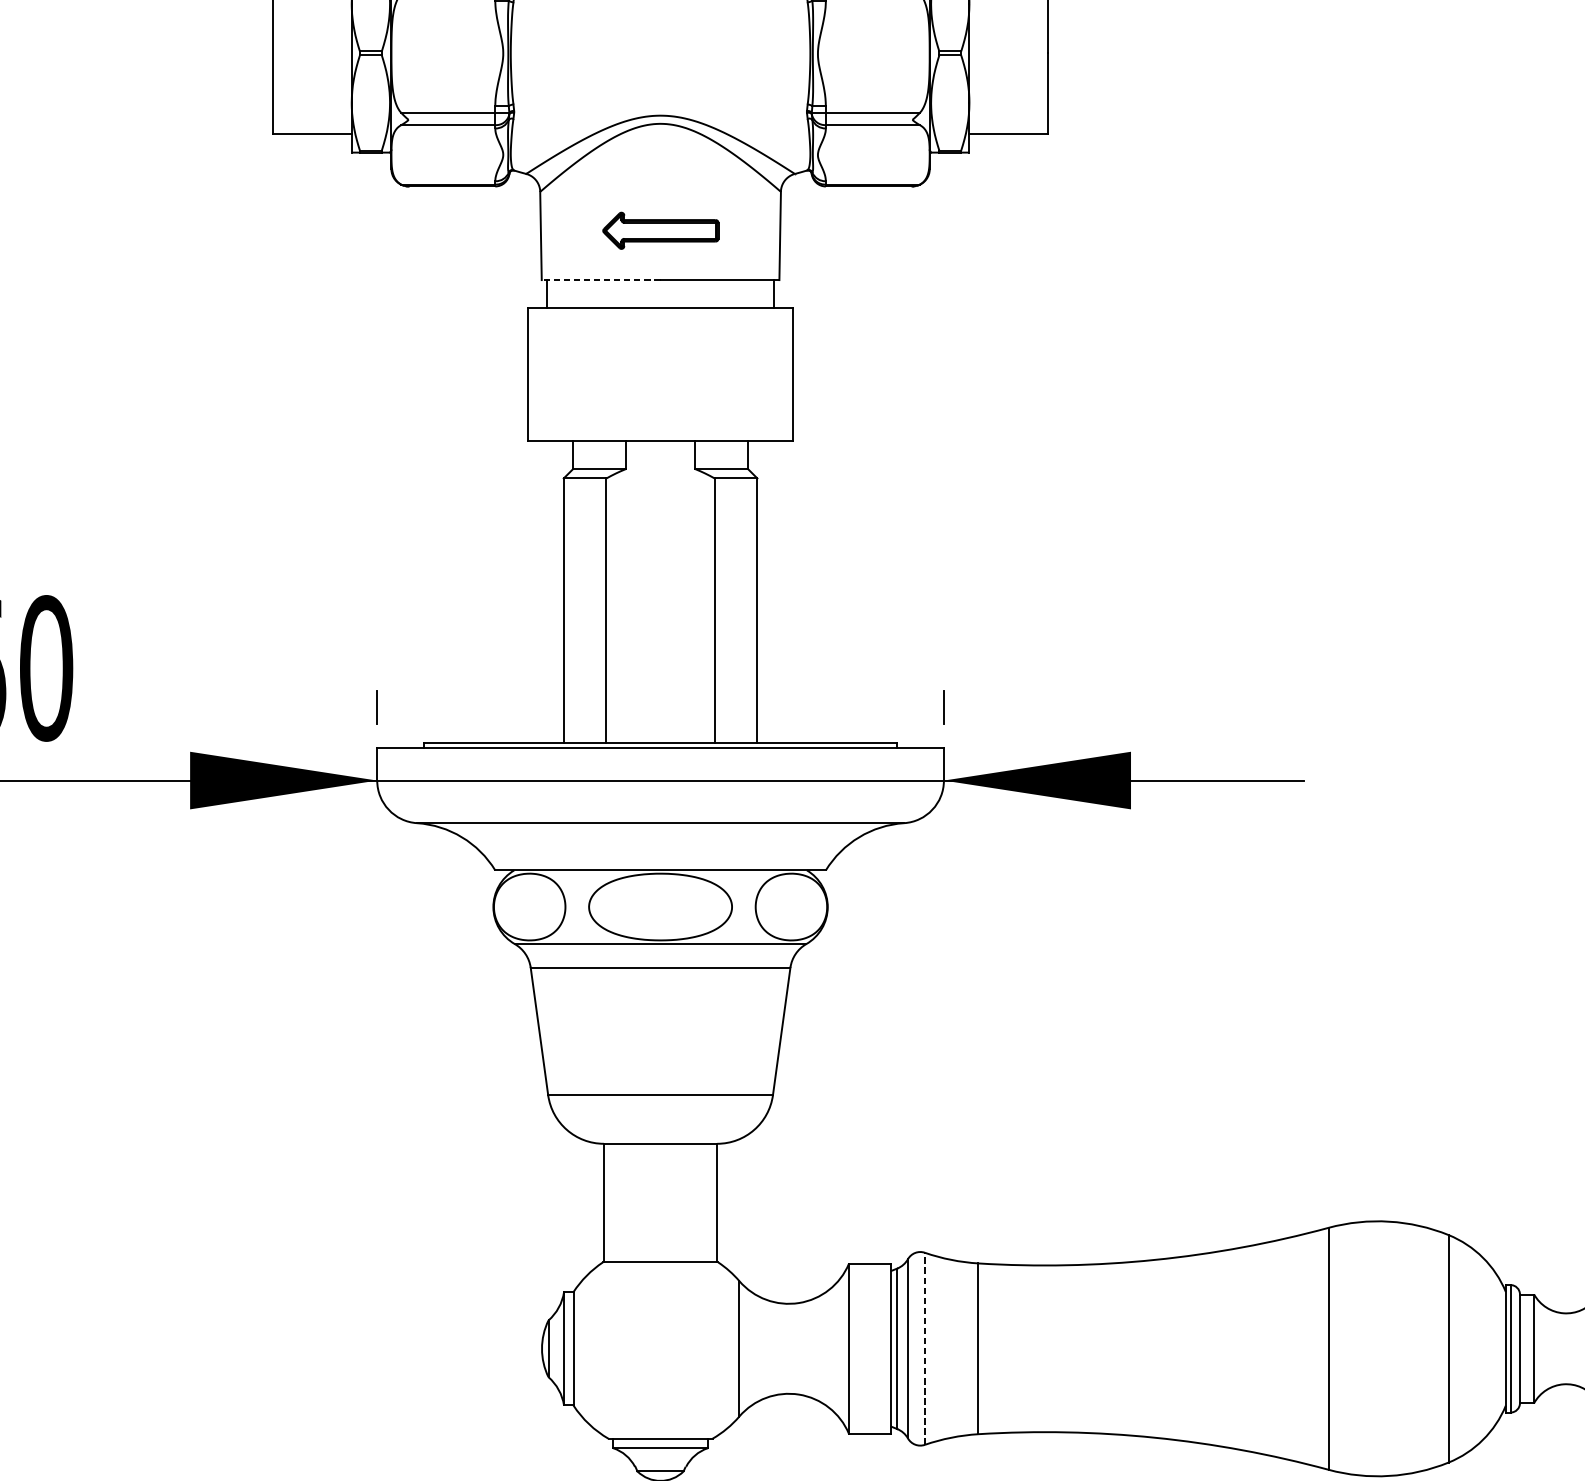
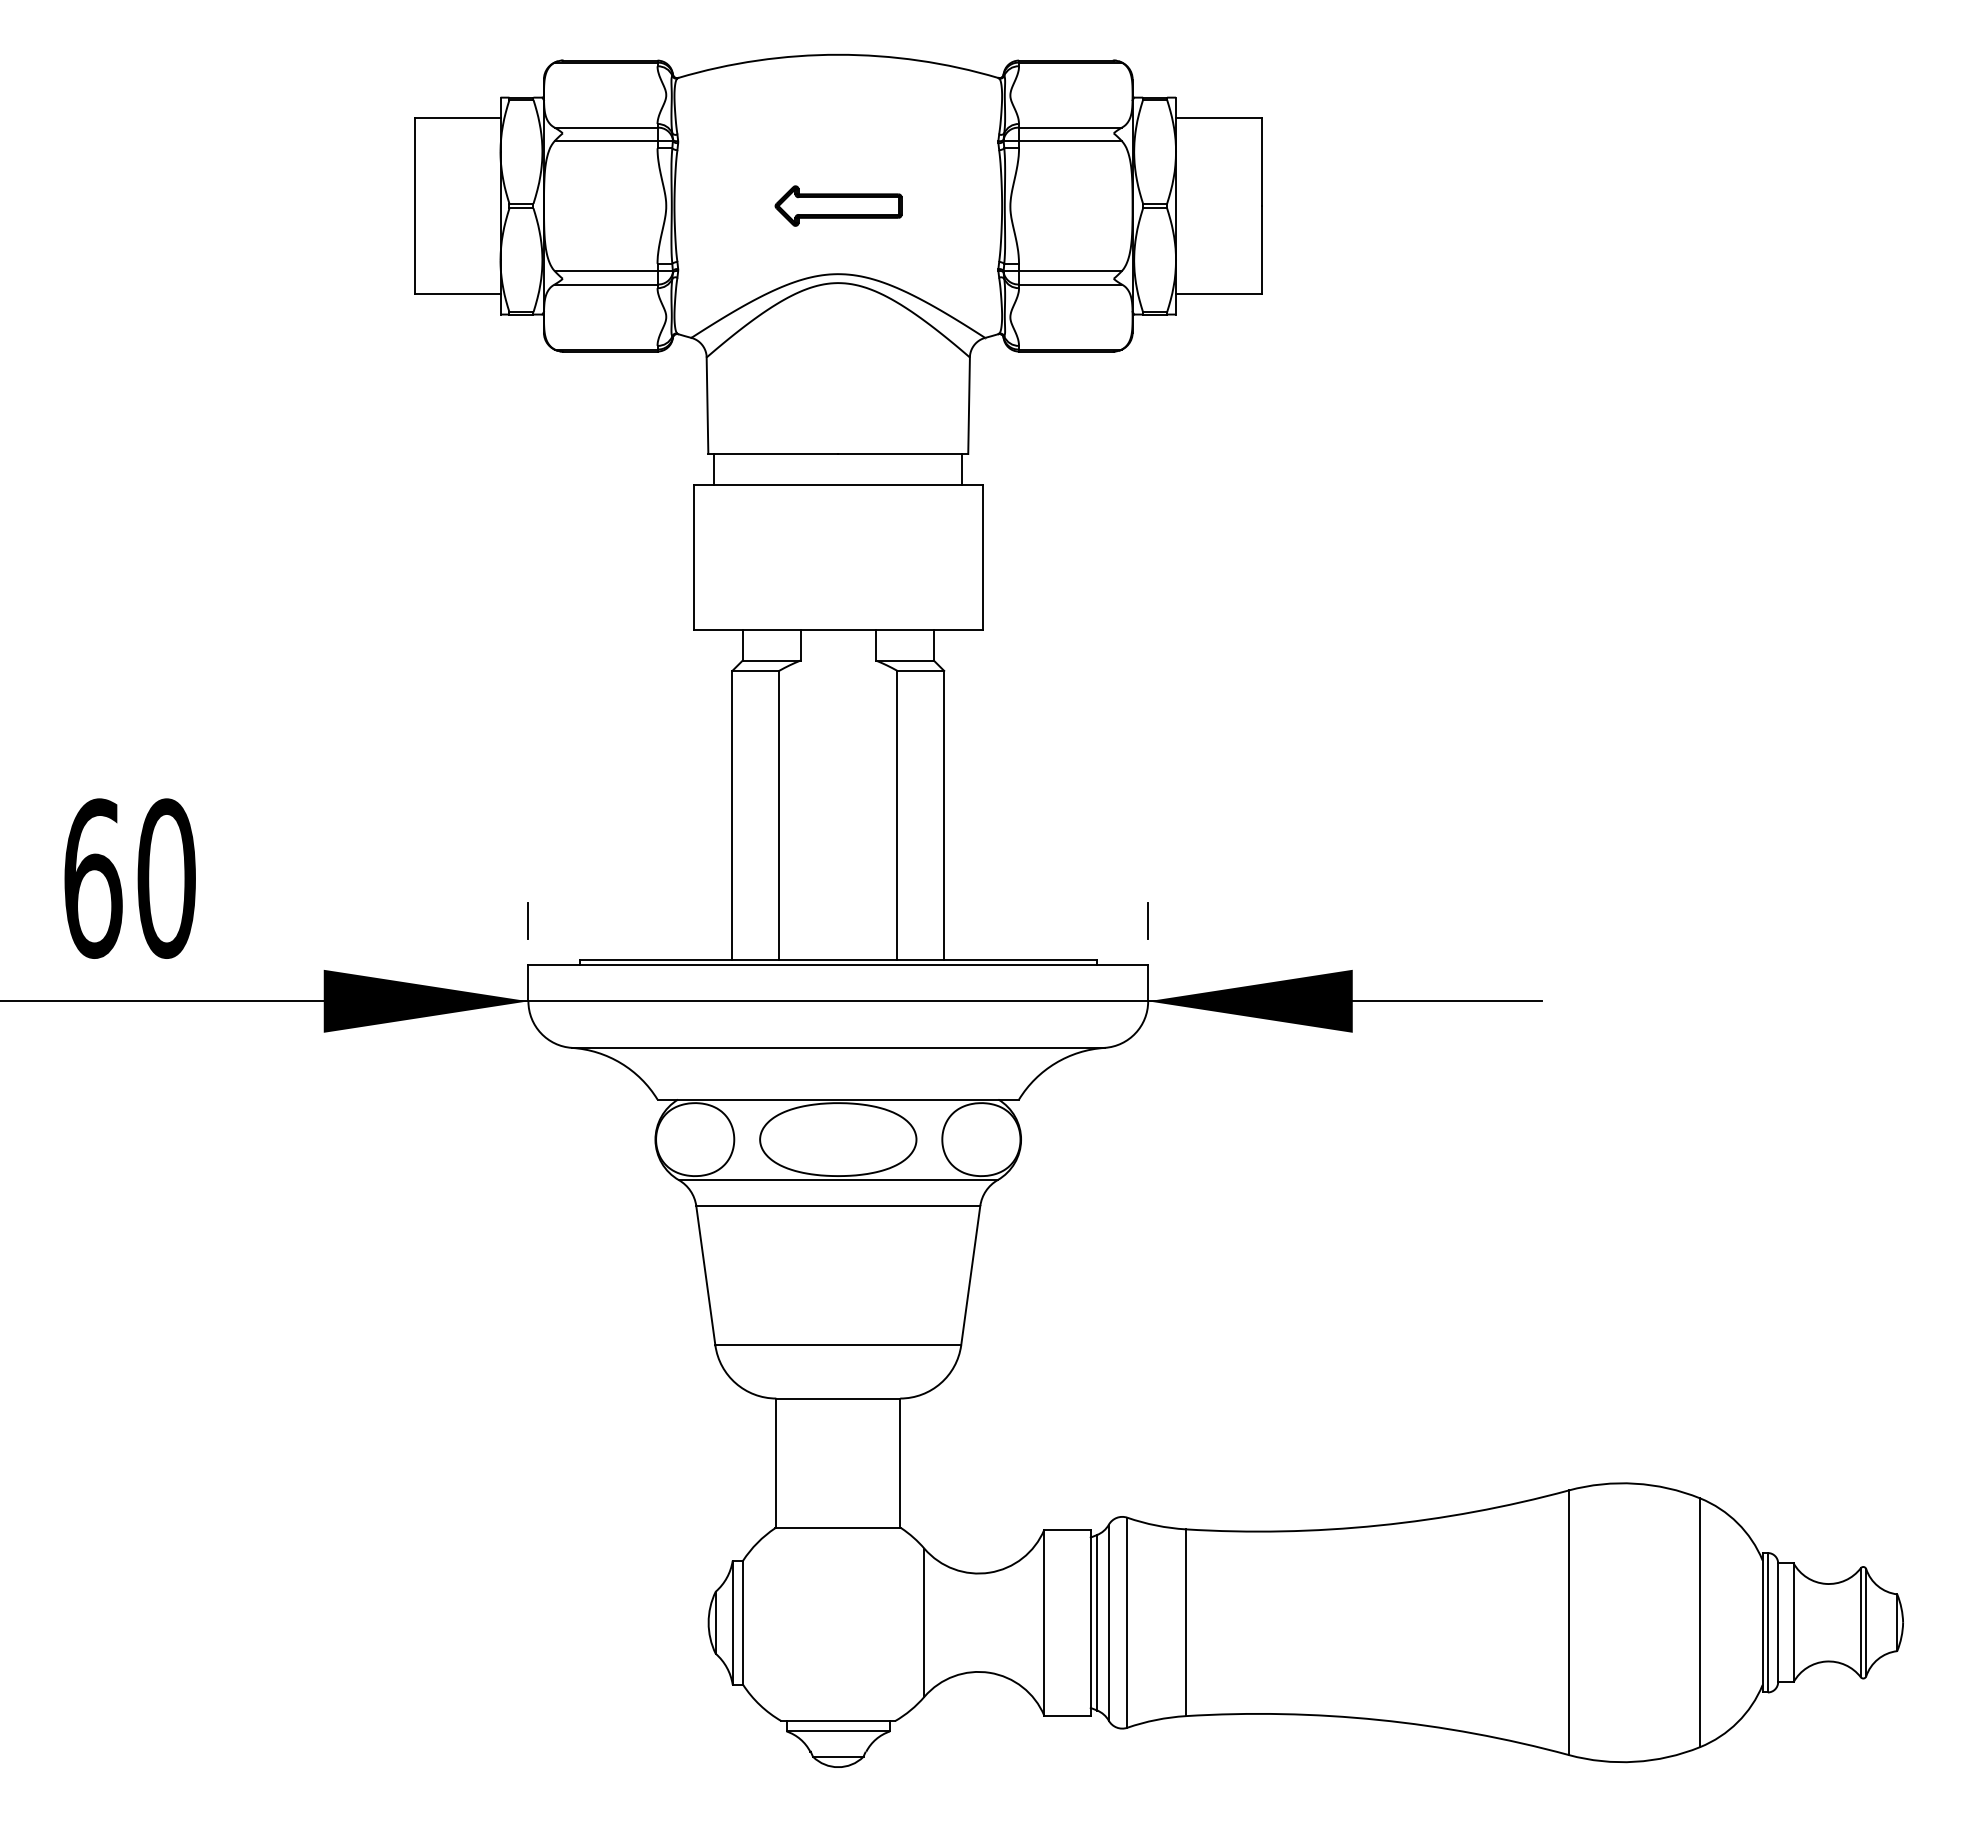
part: (660, 230) -> (838, 205), moved
line: (601, 279) -> (773, 453), dashed -> solid
line: (925, 1348) -> (1127, 1622), dashed -> solid

